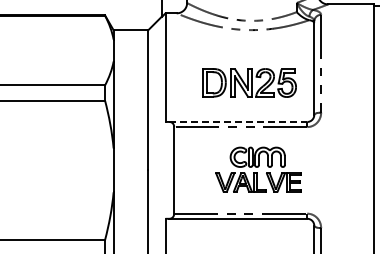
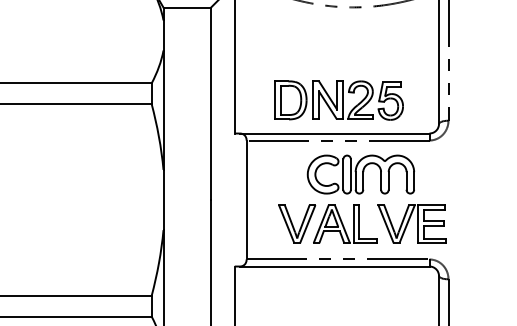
part: (249, 82) -> (339, 99), moved
line: (238, 121) -> (334, 132), dashed -> solid
part: (258, 169) -> (362, 198), size x1.43

